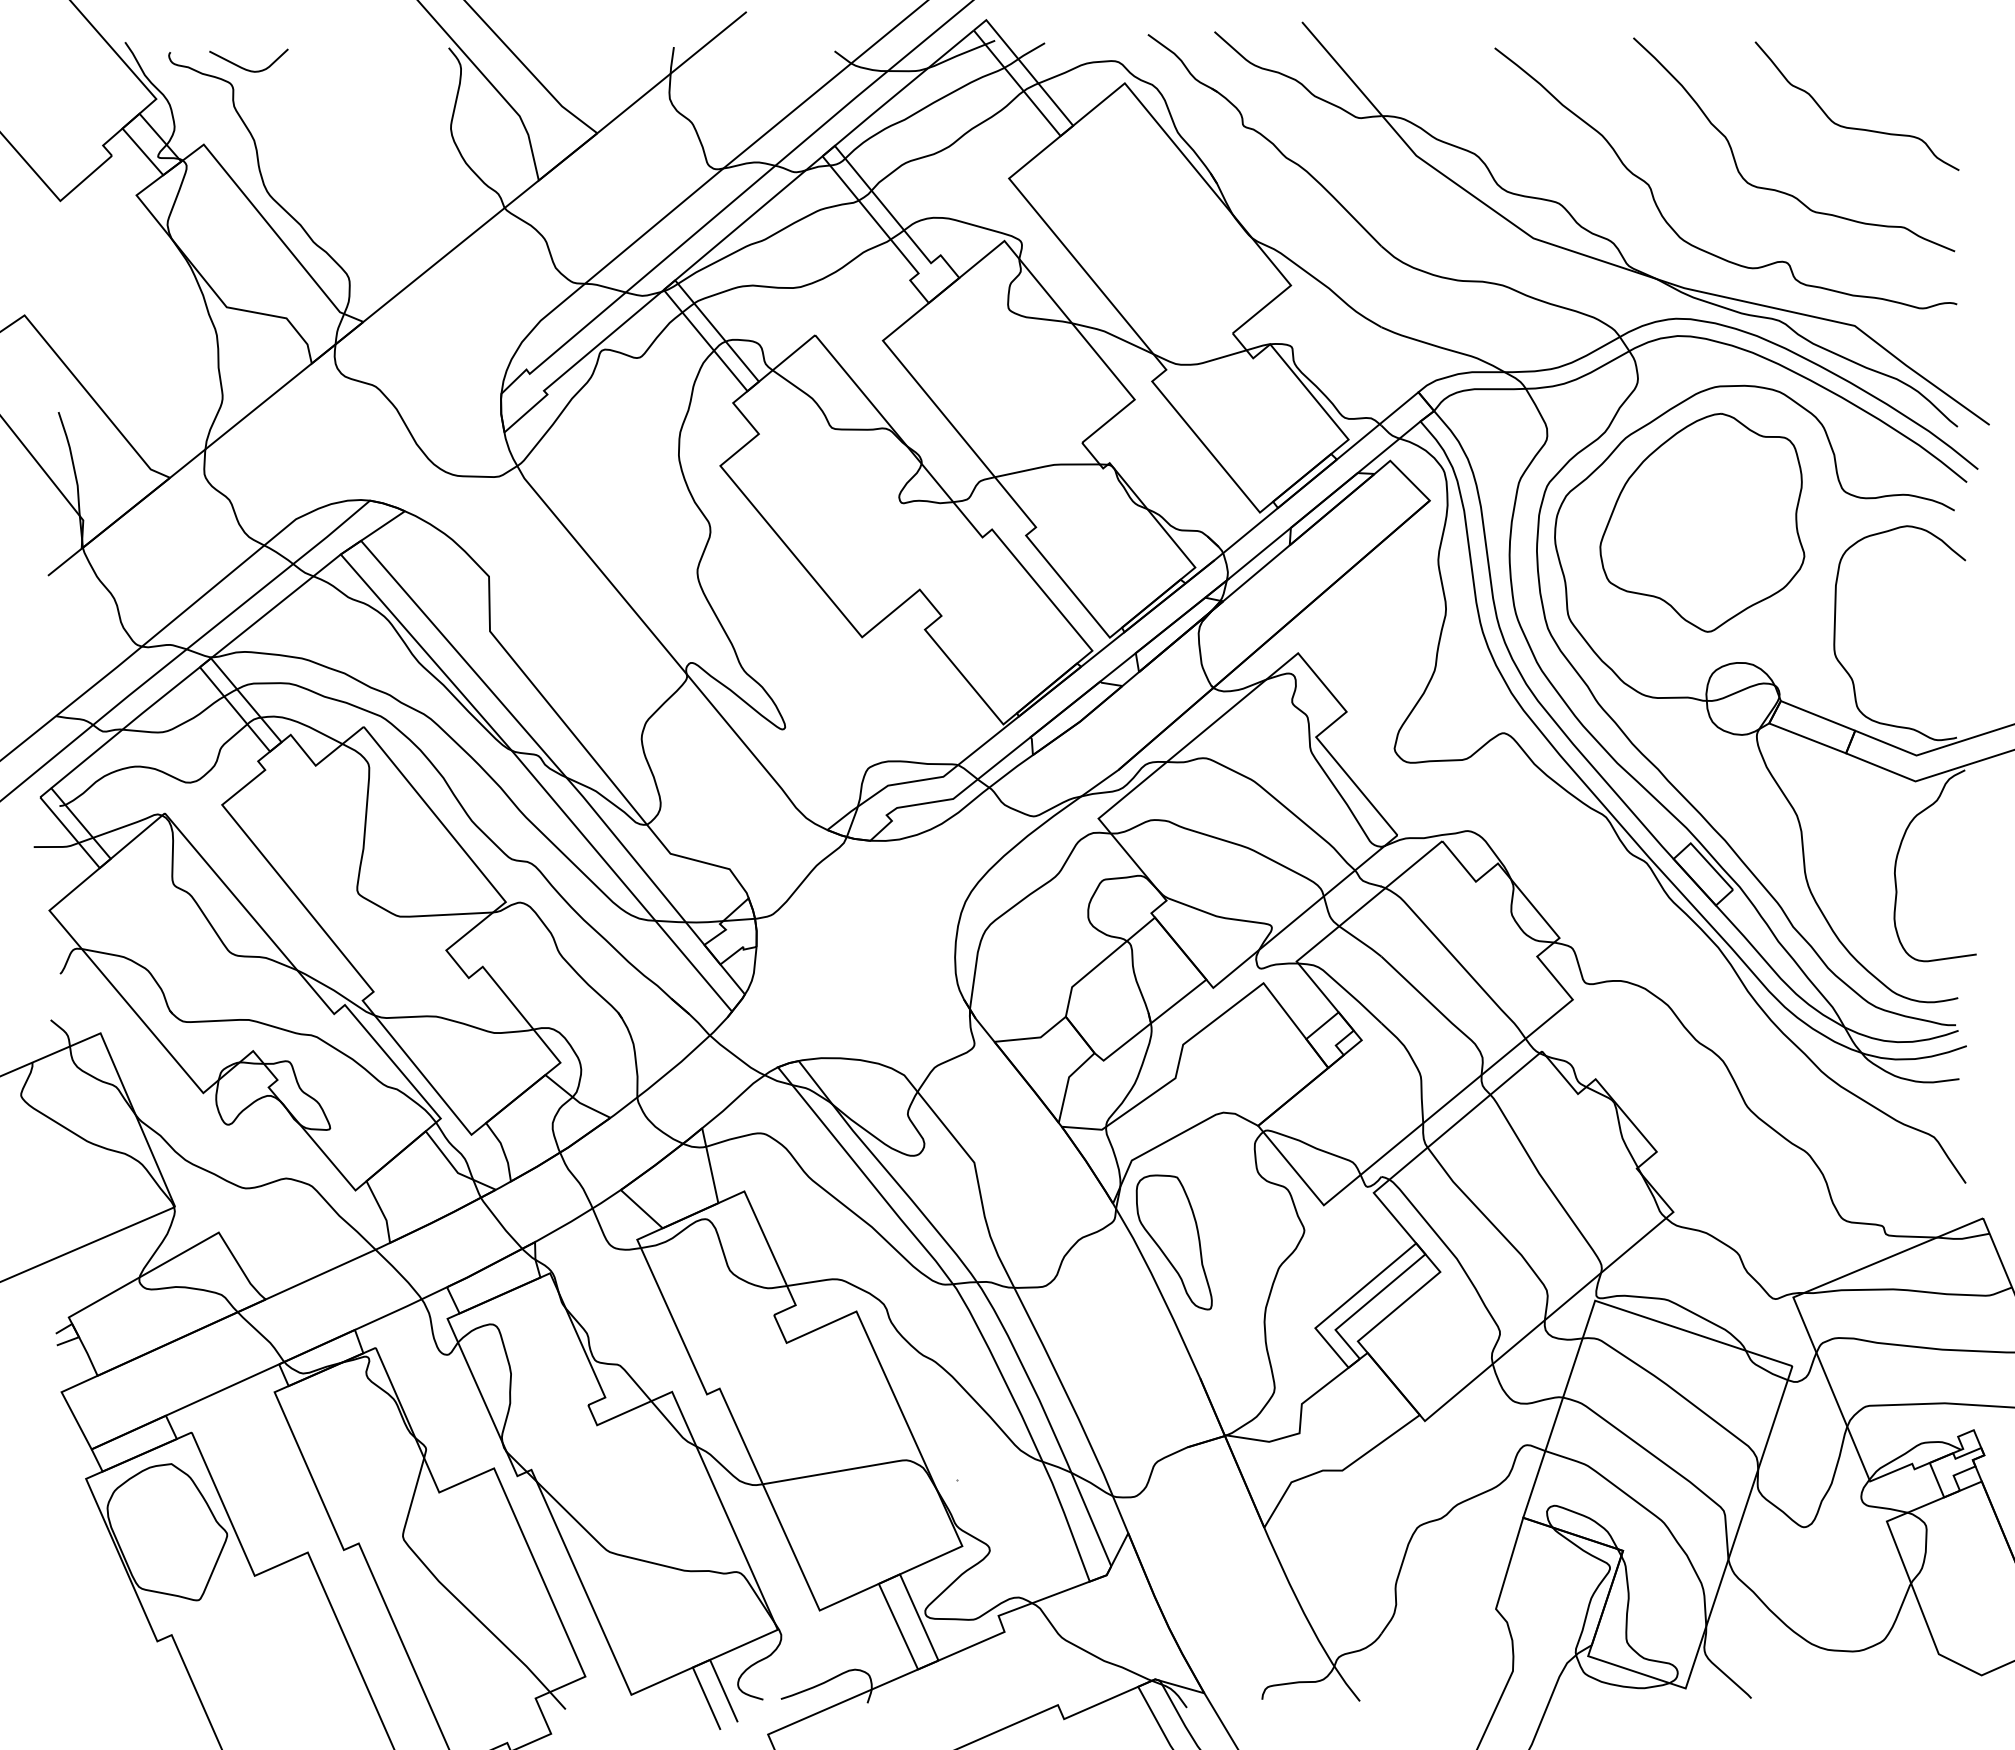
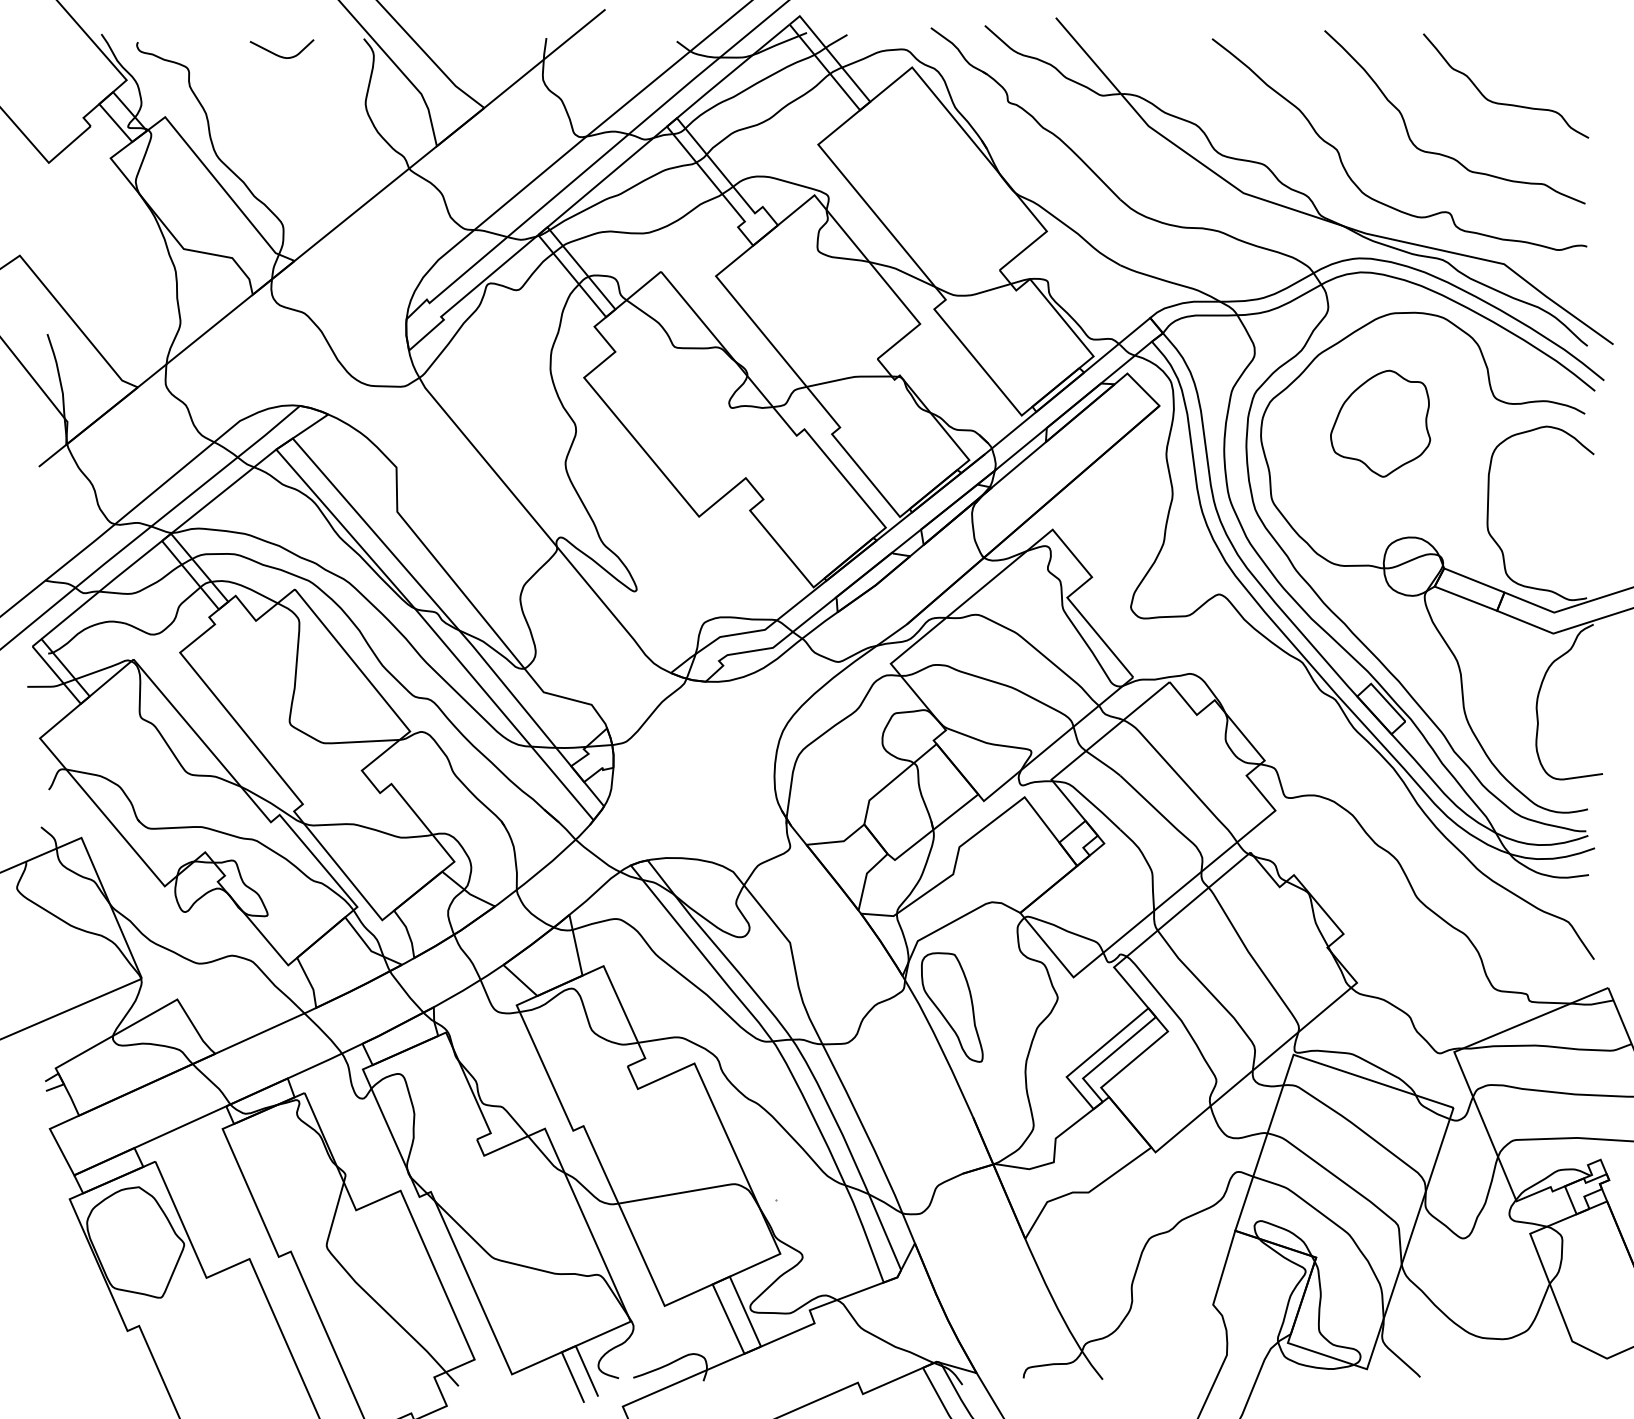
curve: (245, 68) -> (279, 55), moved
part: (1702, 522) -> (1380, 423), size x0.6

